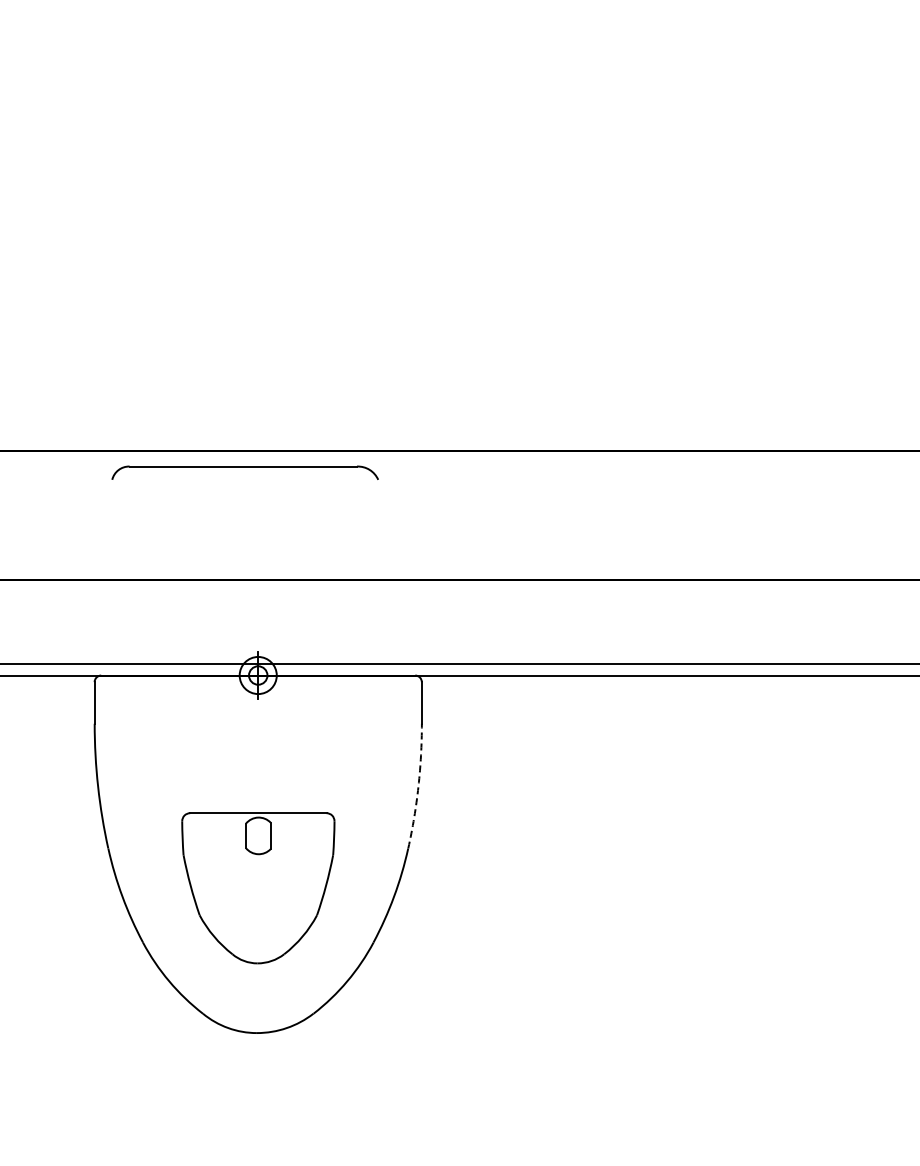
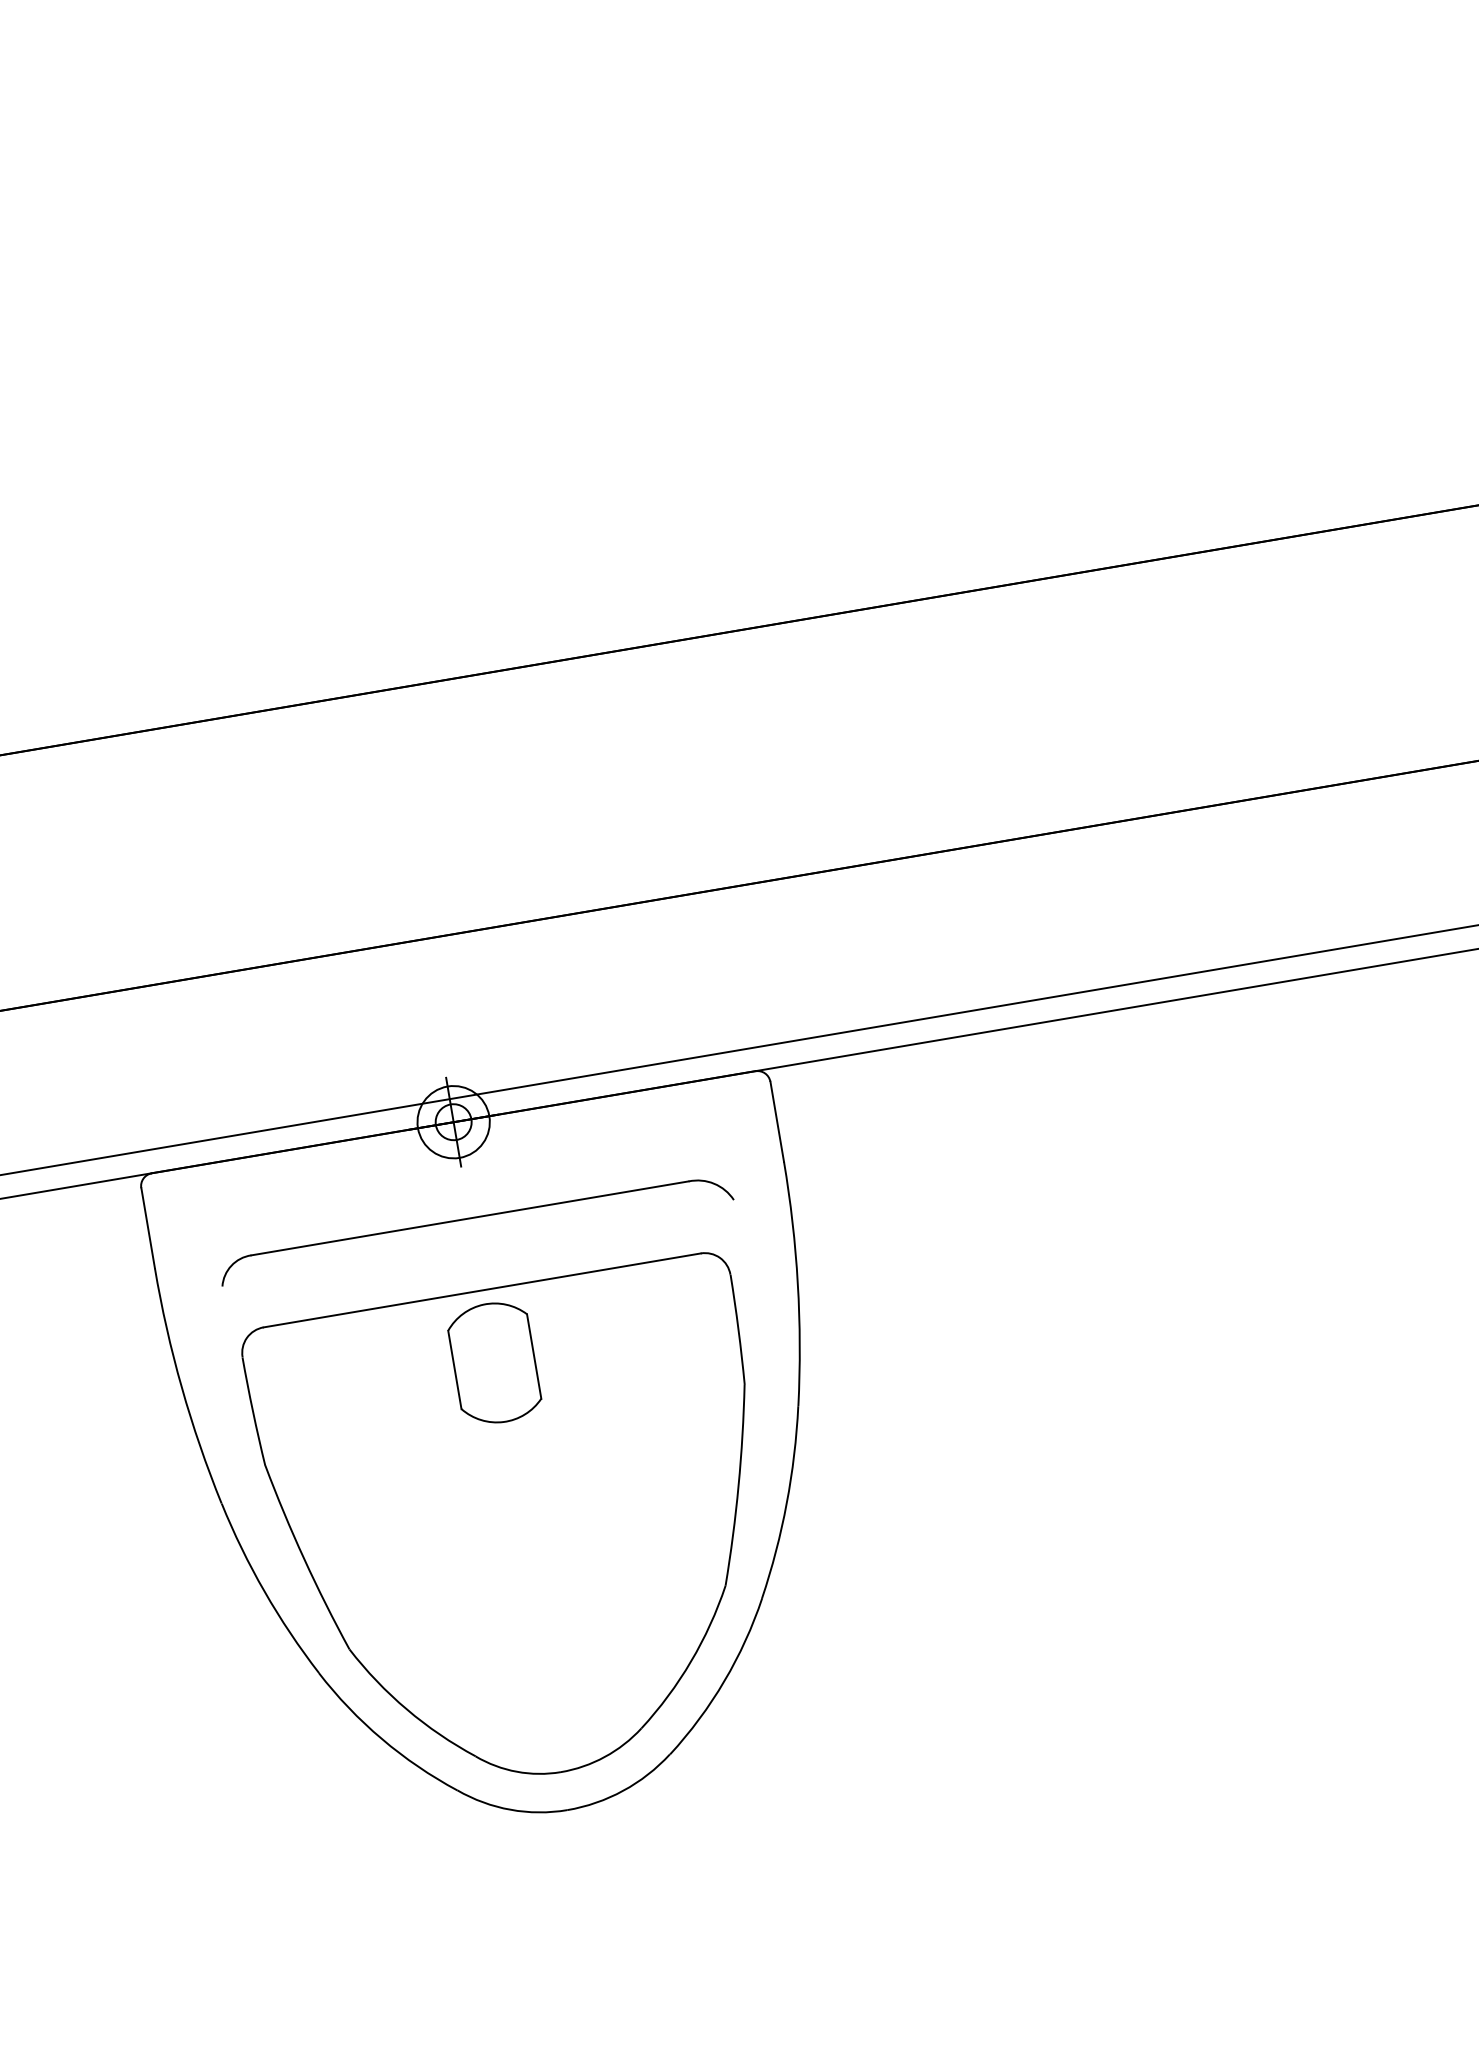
part: (244, 472) -> (474, 1229), moved
arc: (418, 786) -> (797, 1283), dashed -> solid
part: (258, 888) -> (523, 1531), size x1.67

